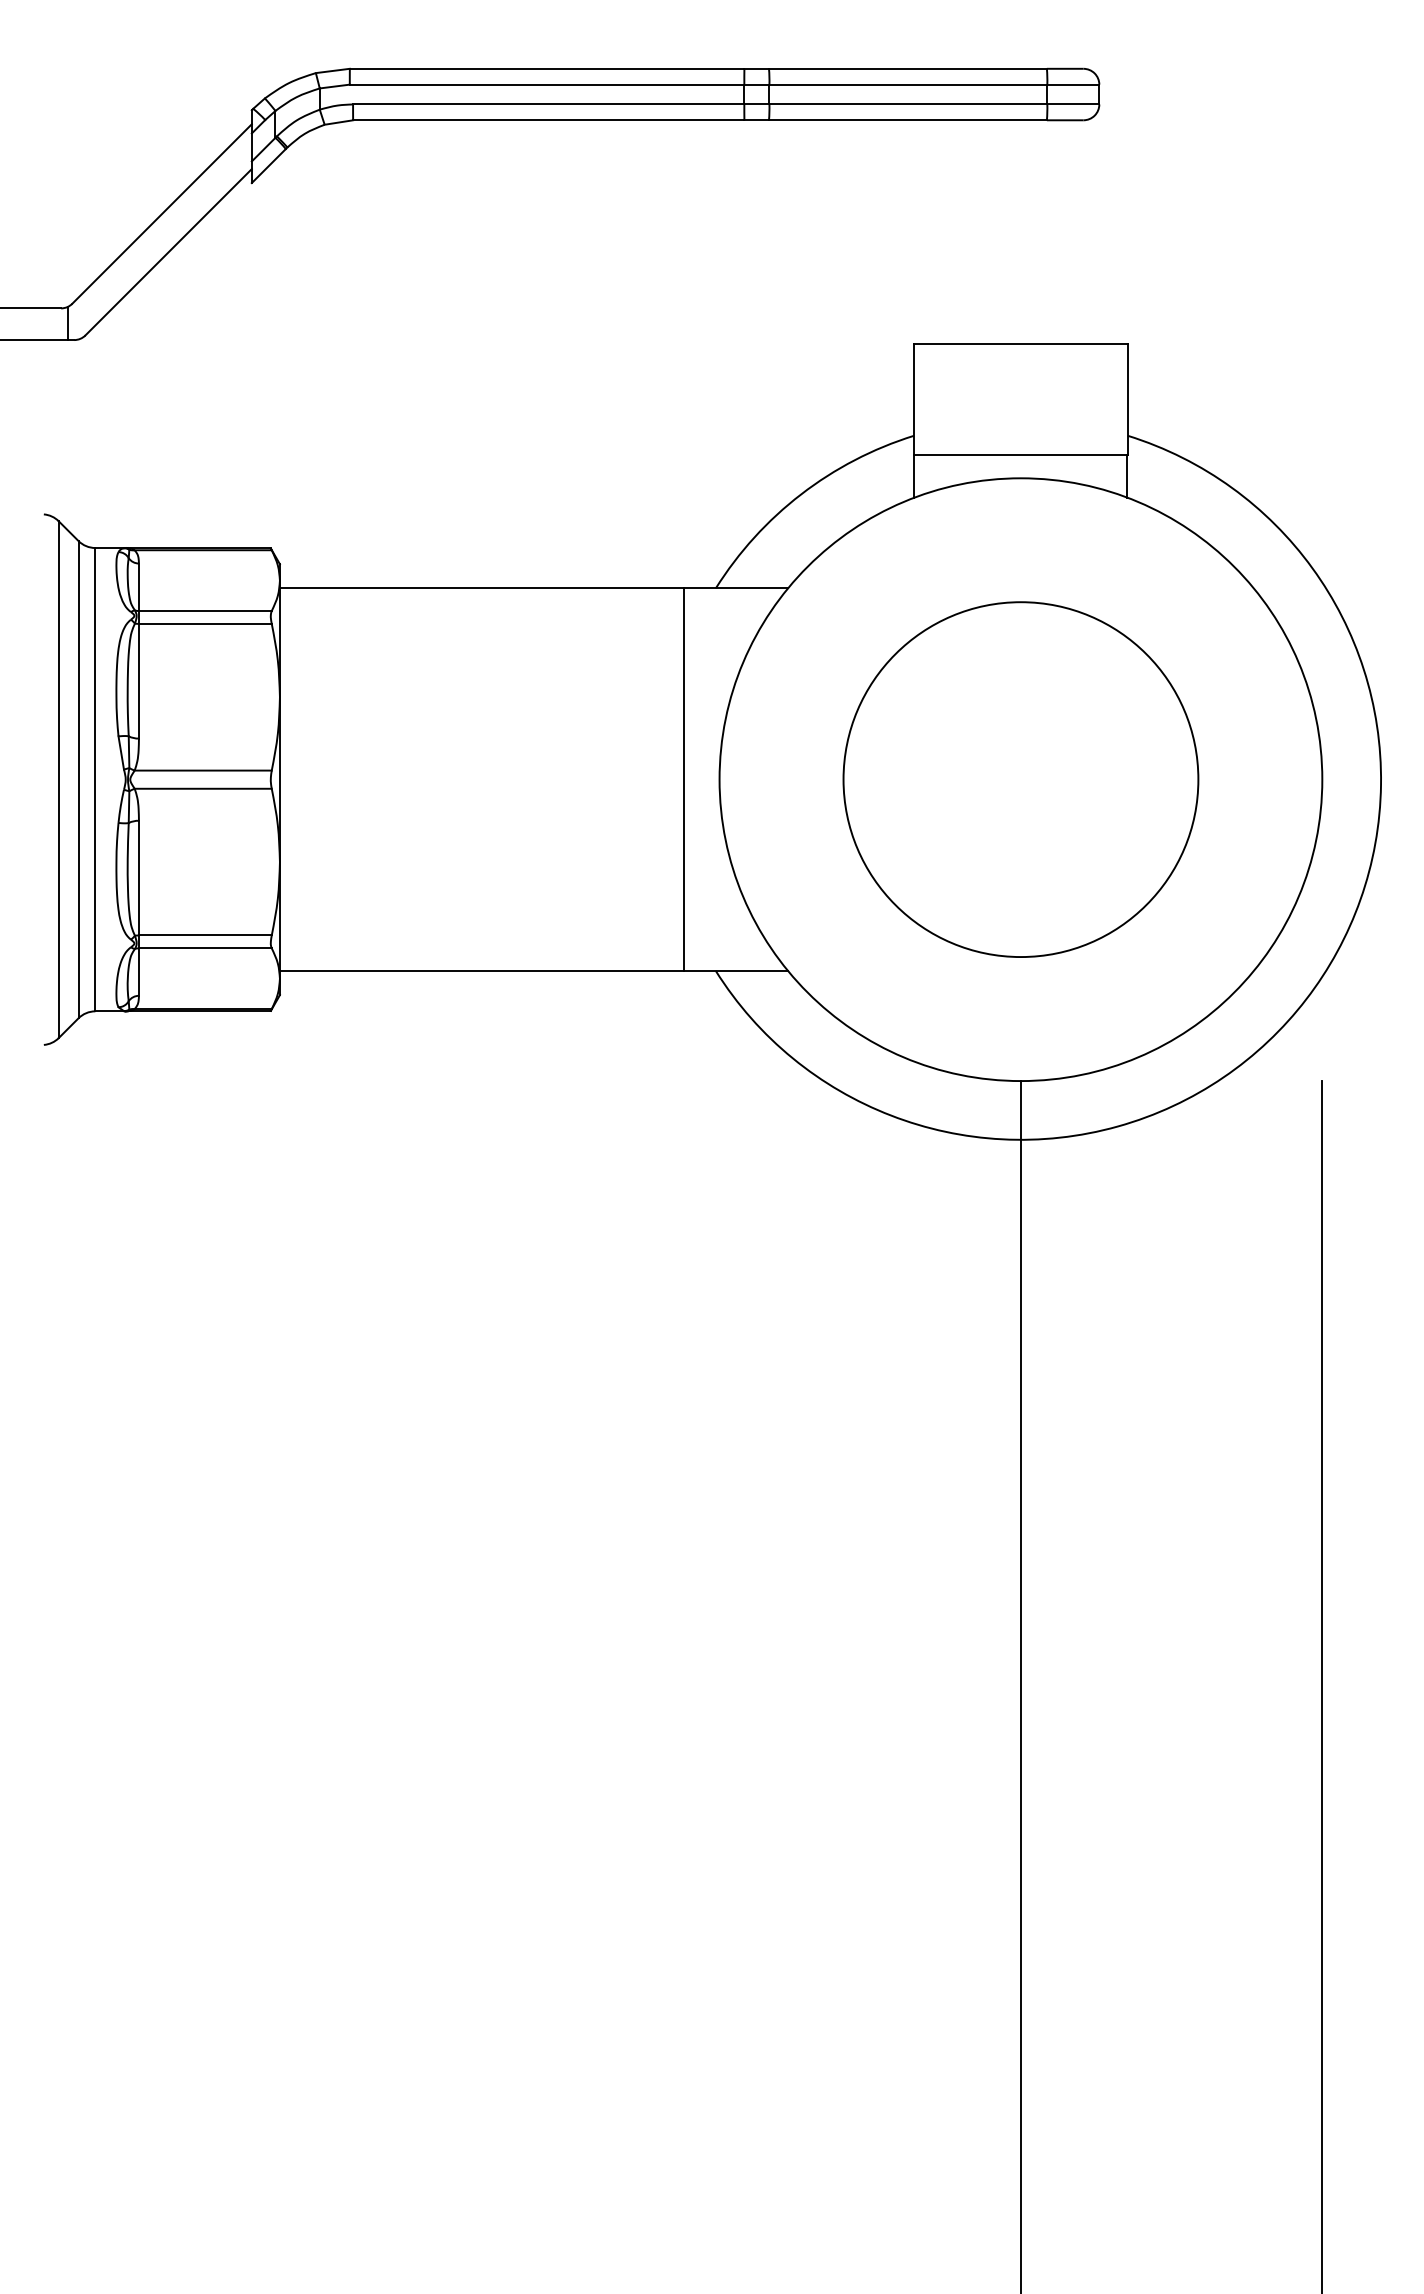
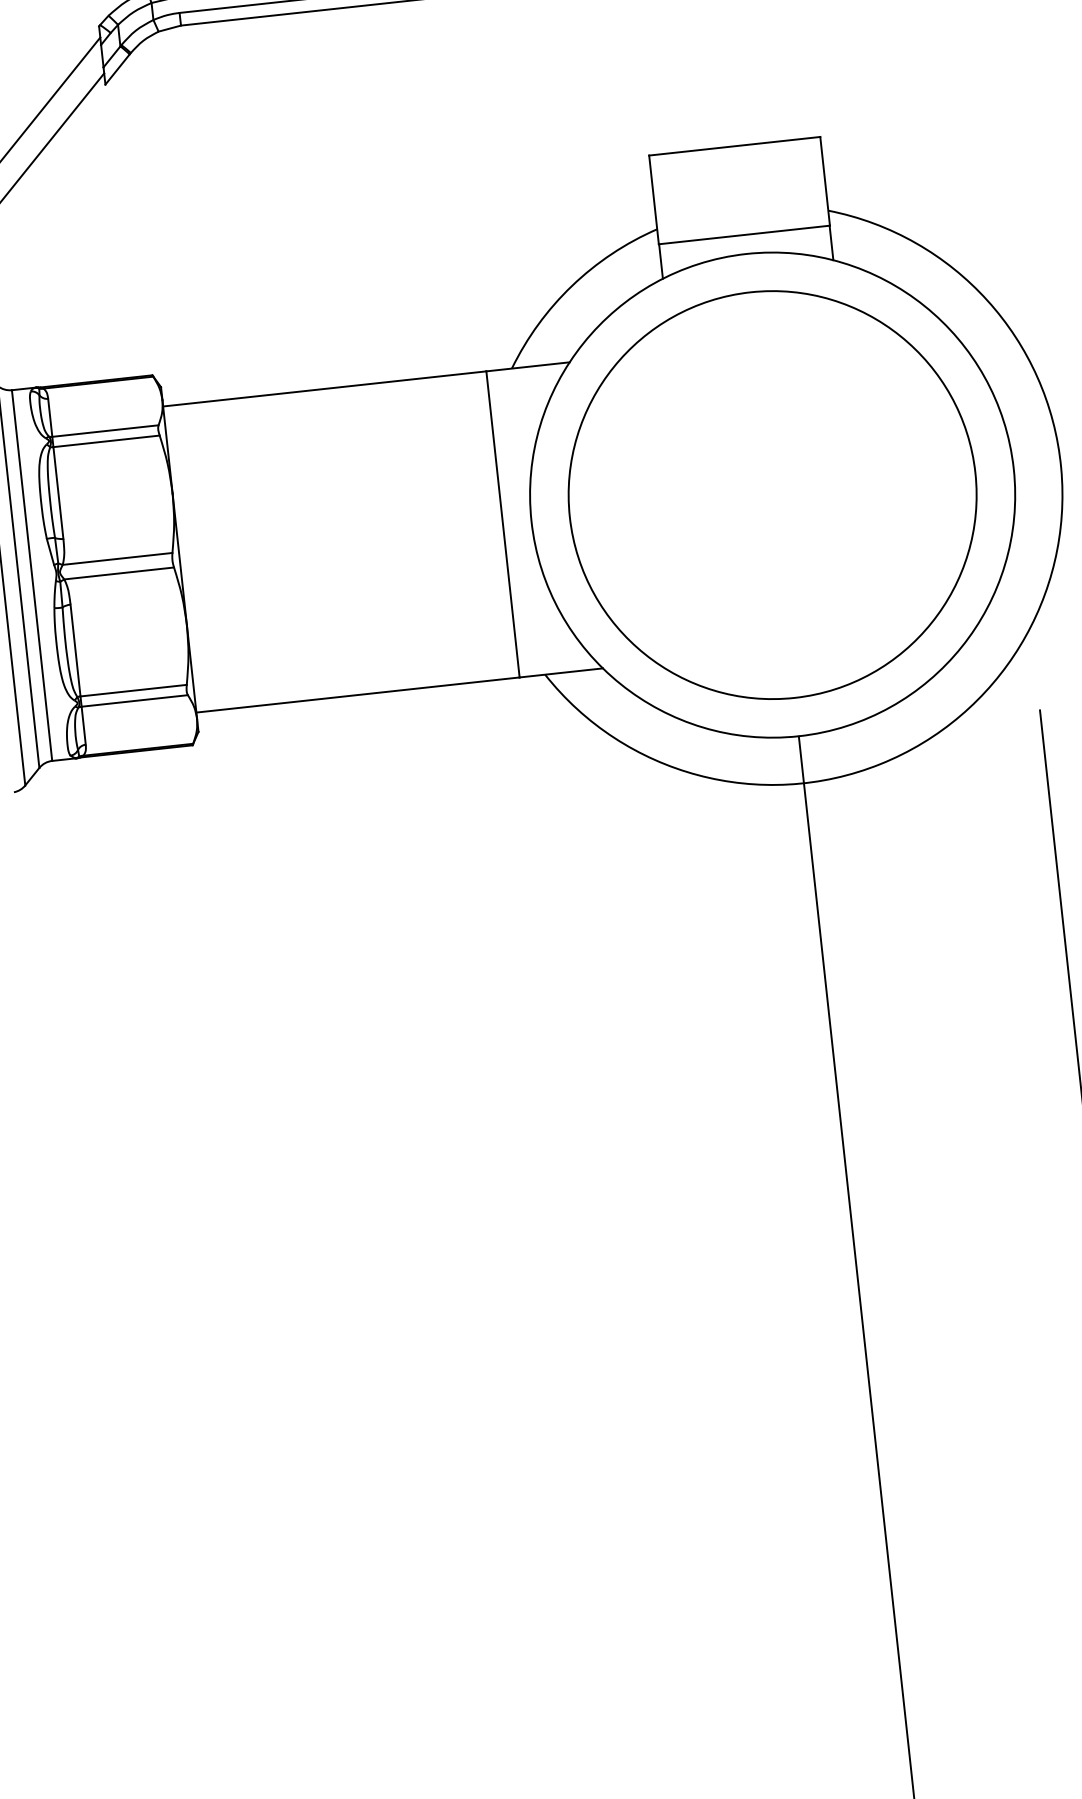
circle: (1020, 779) -> (772, 495), size x1.43

